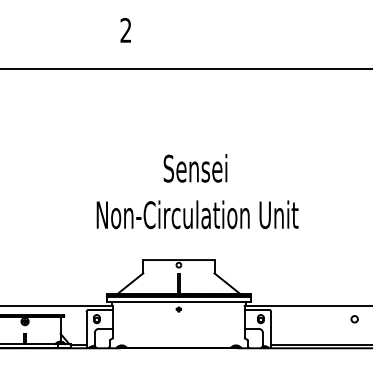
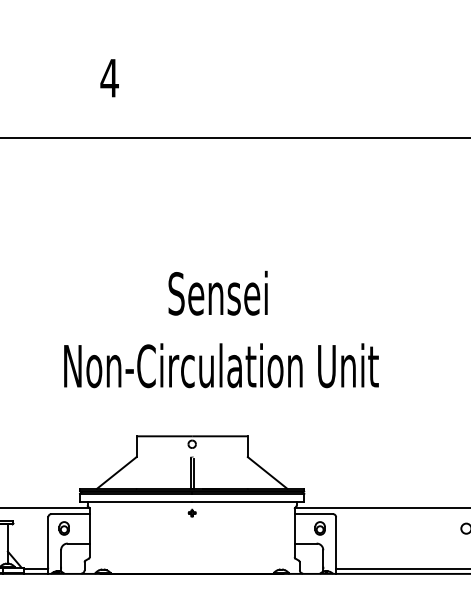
text: (125, 29) -> (108, 76), 2 -> 4

